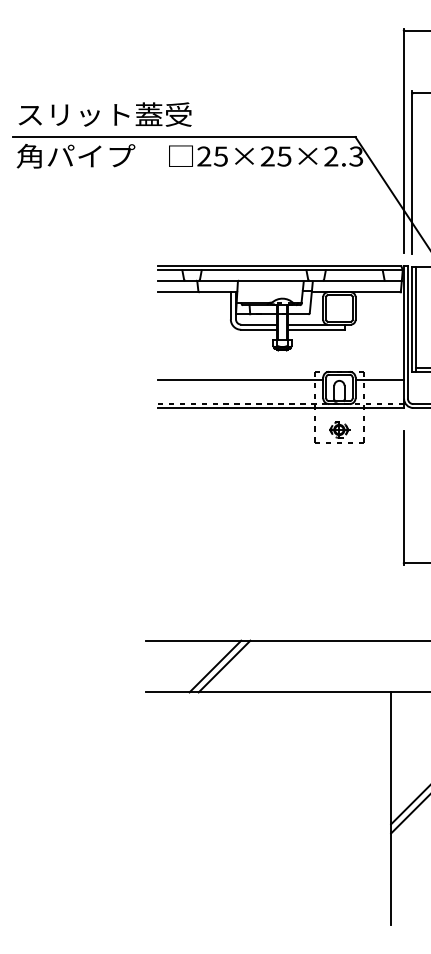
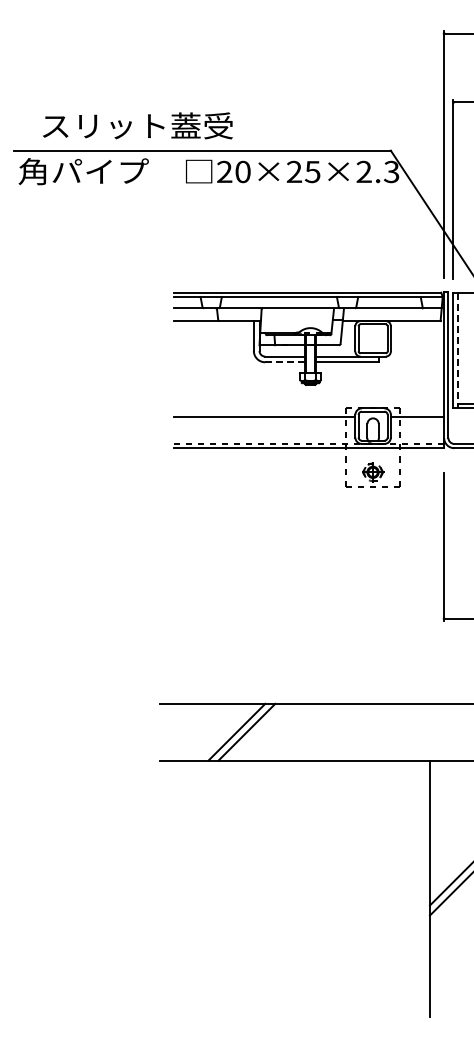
text: (104, 114) -> (137, 125), moved
text: (220, 156) -> (242, 171), 25×25×2.3 -> 20×25×2.3
line: (416, 319) -> (457, 350), solid -> dashed
line: (259, 329) -> (285, 362), solid -> dashed

